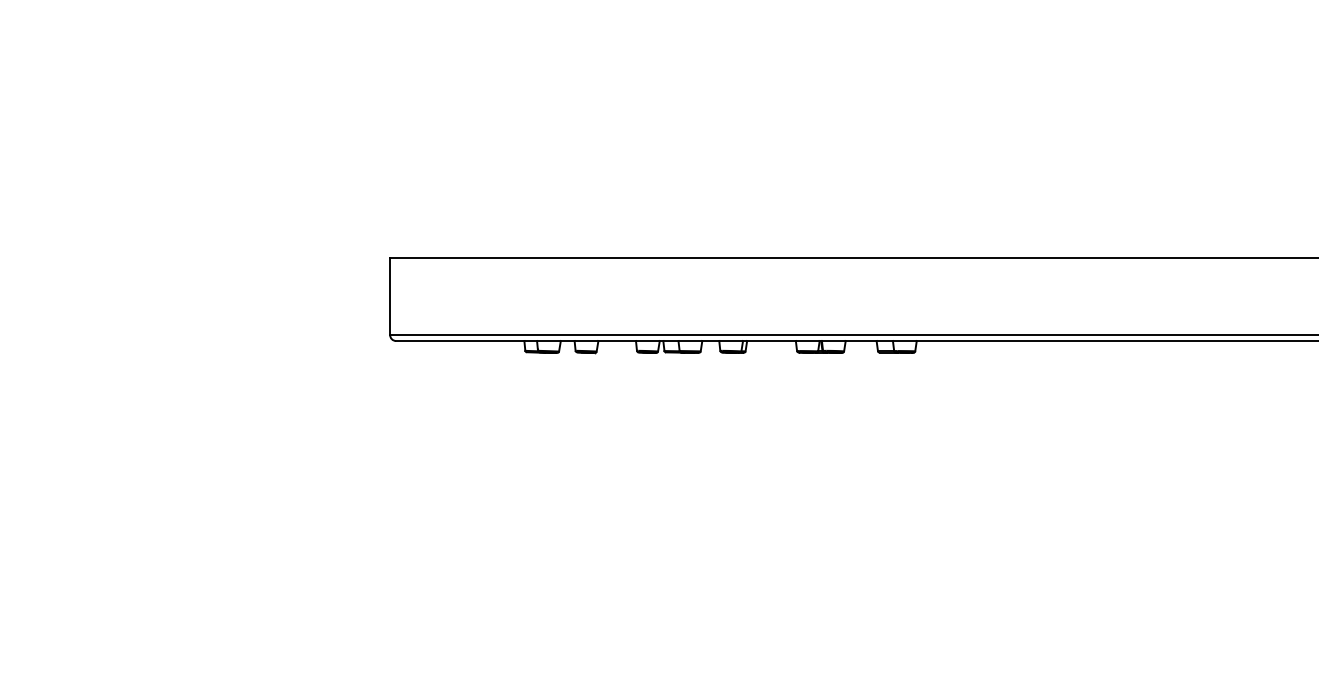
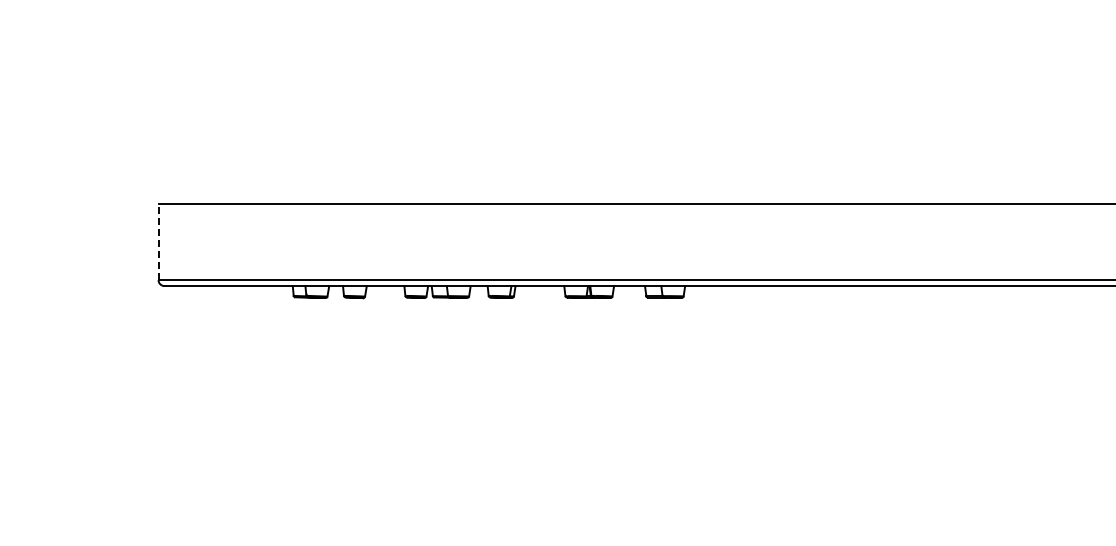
line: (390, 296) -> (158, 241), solid -> dashed

